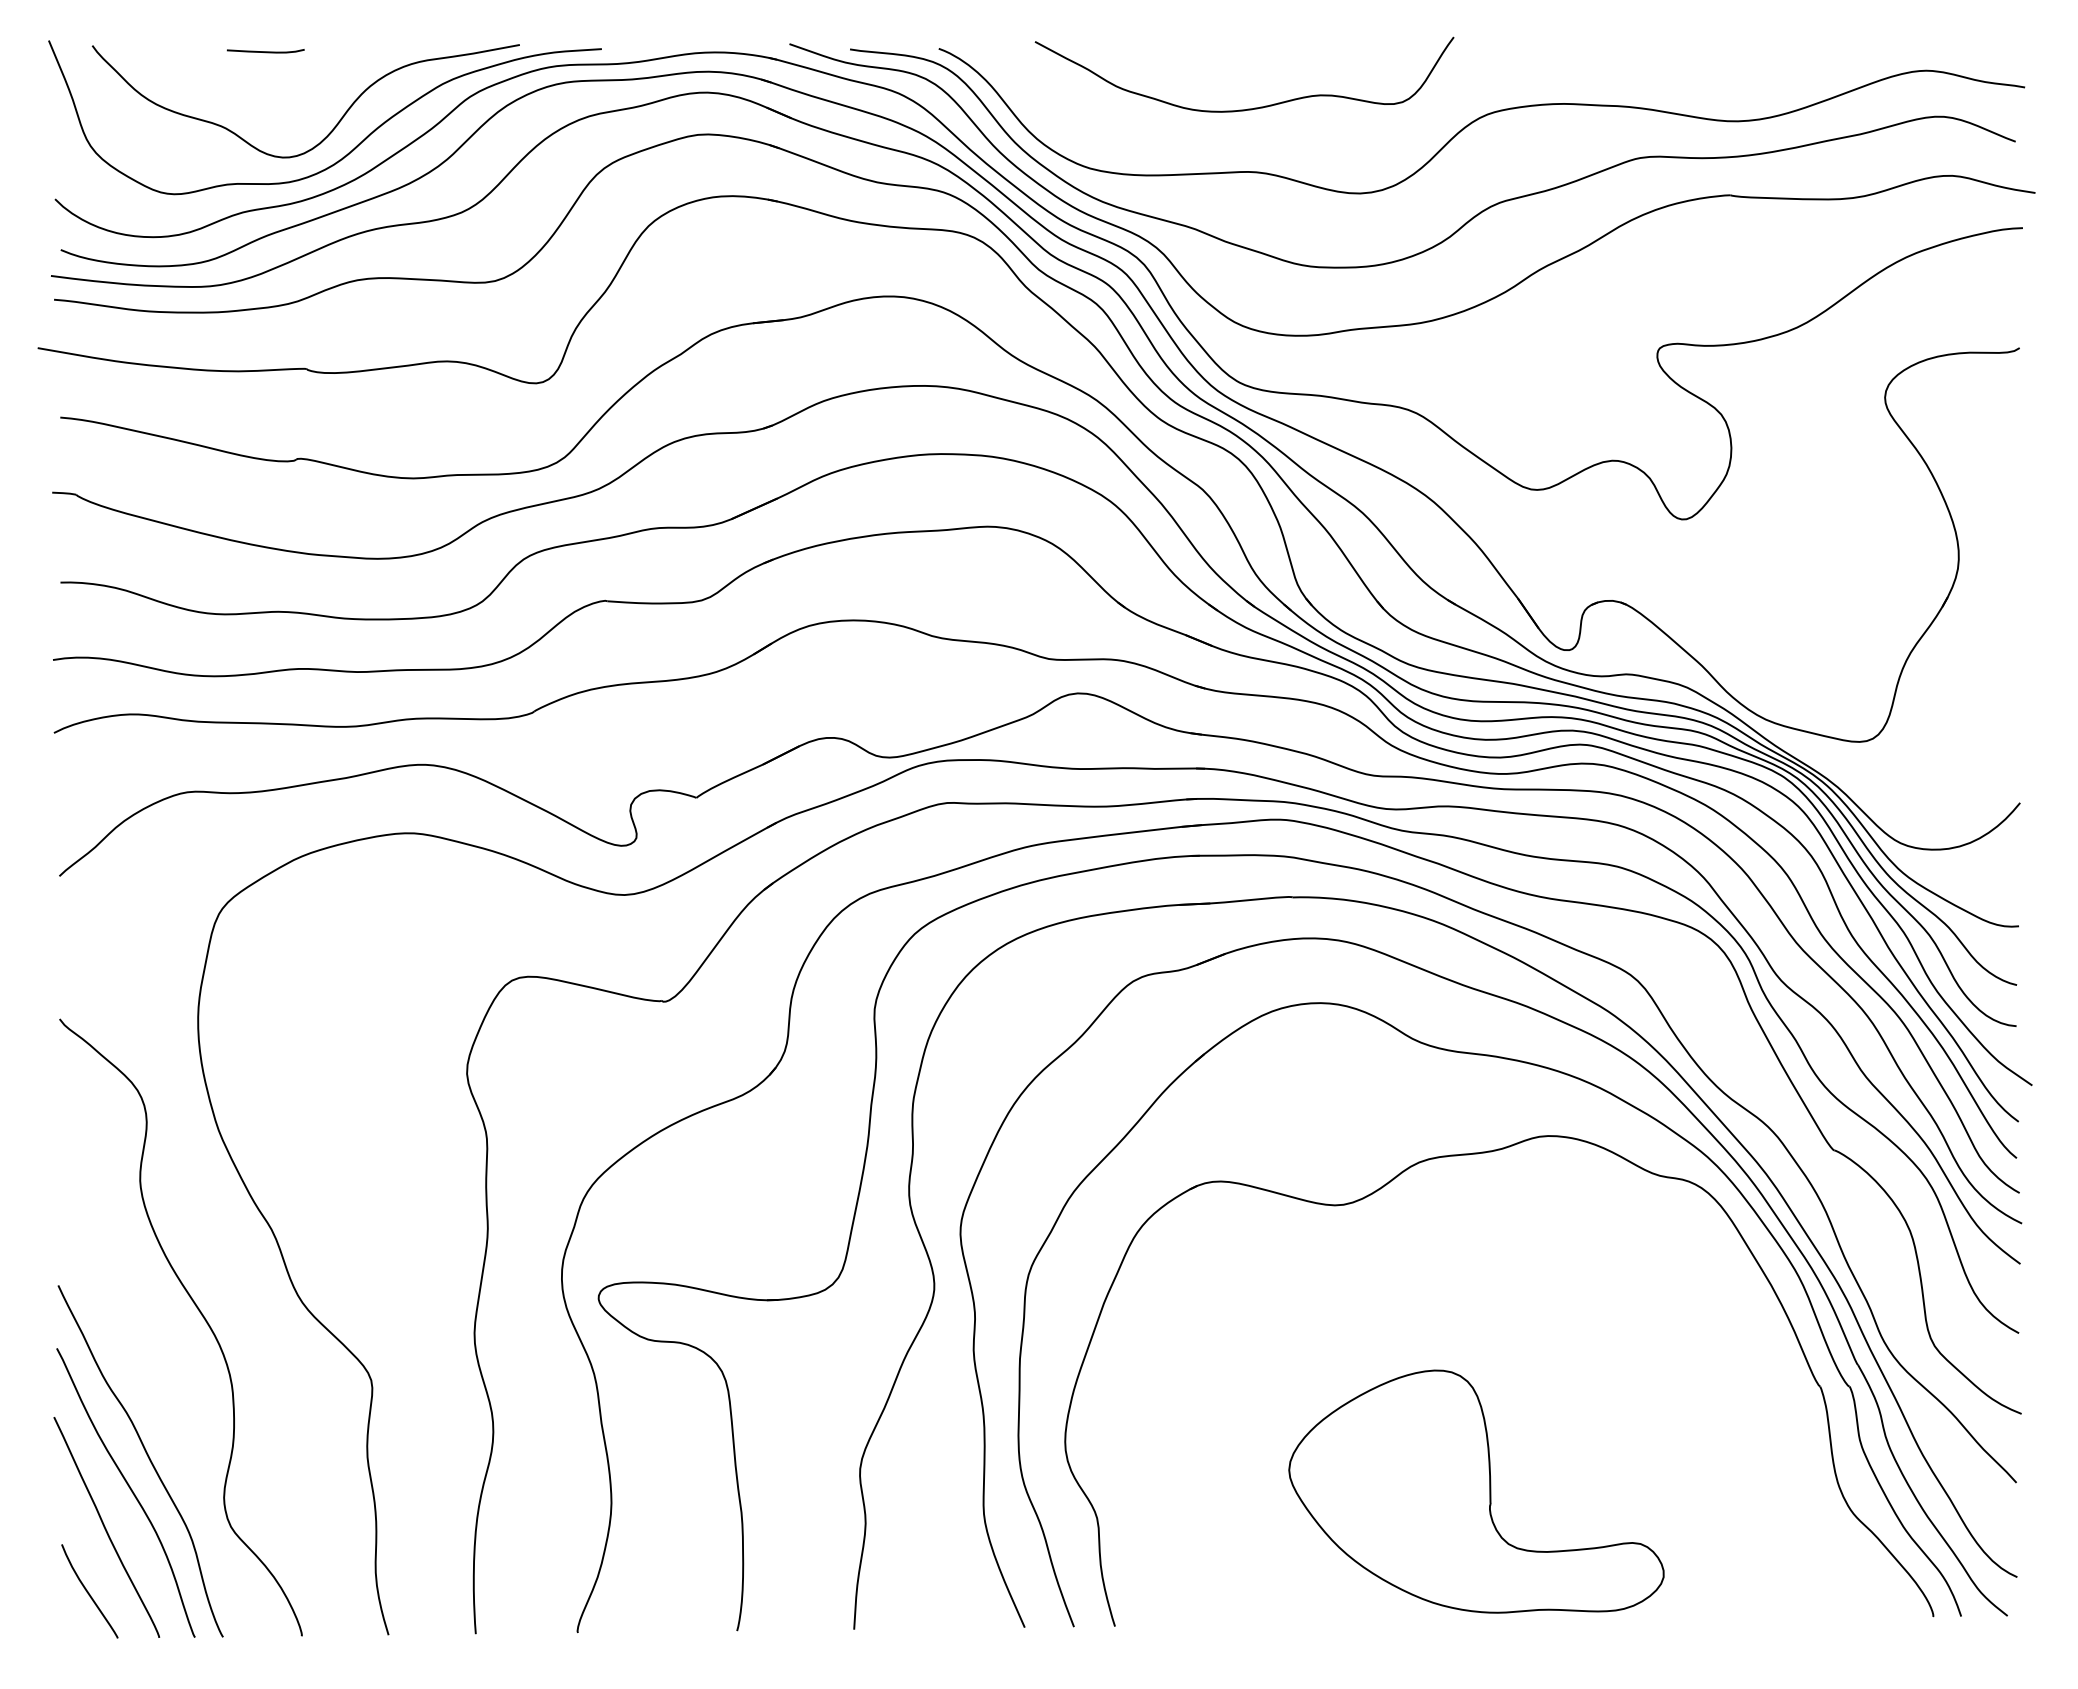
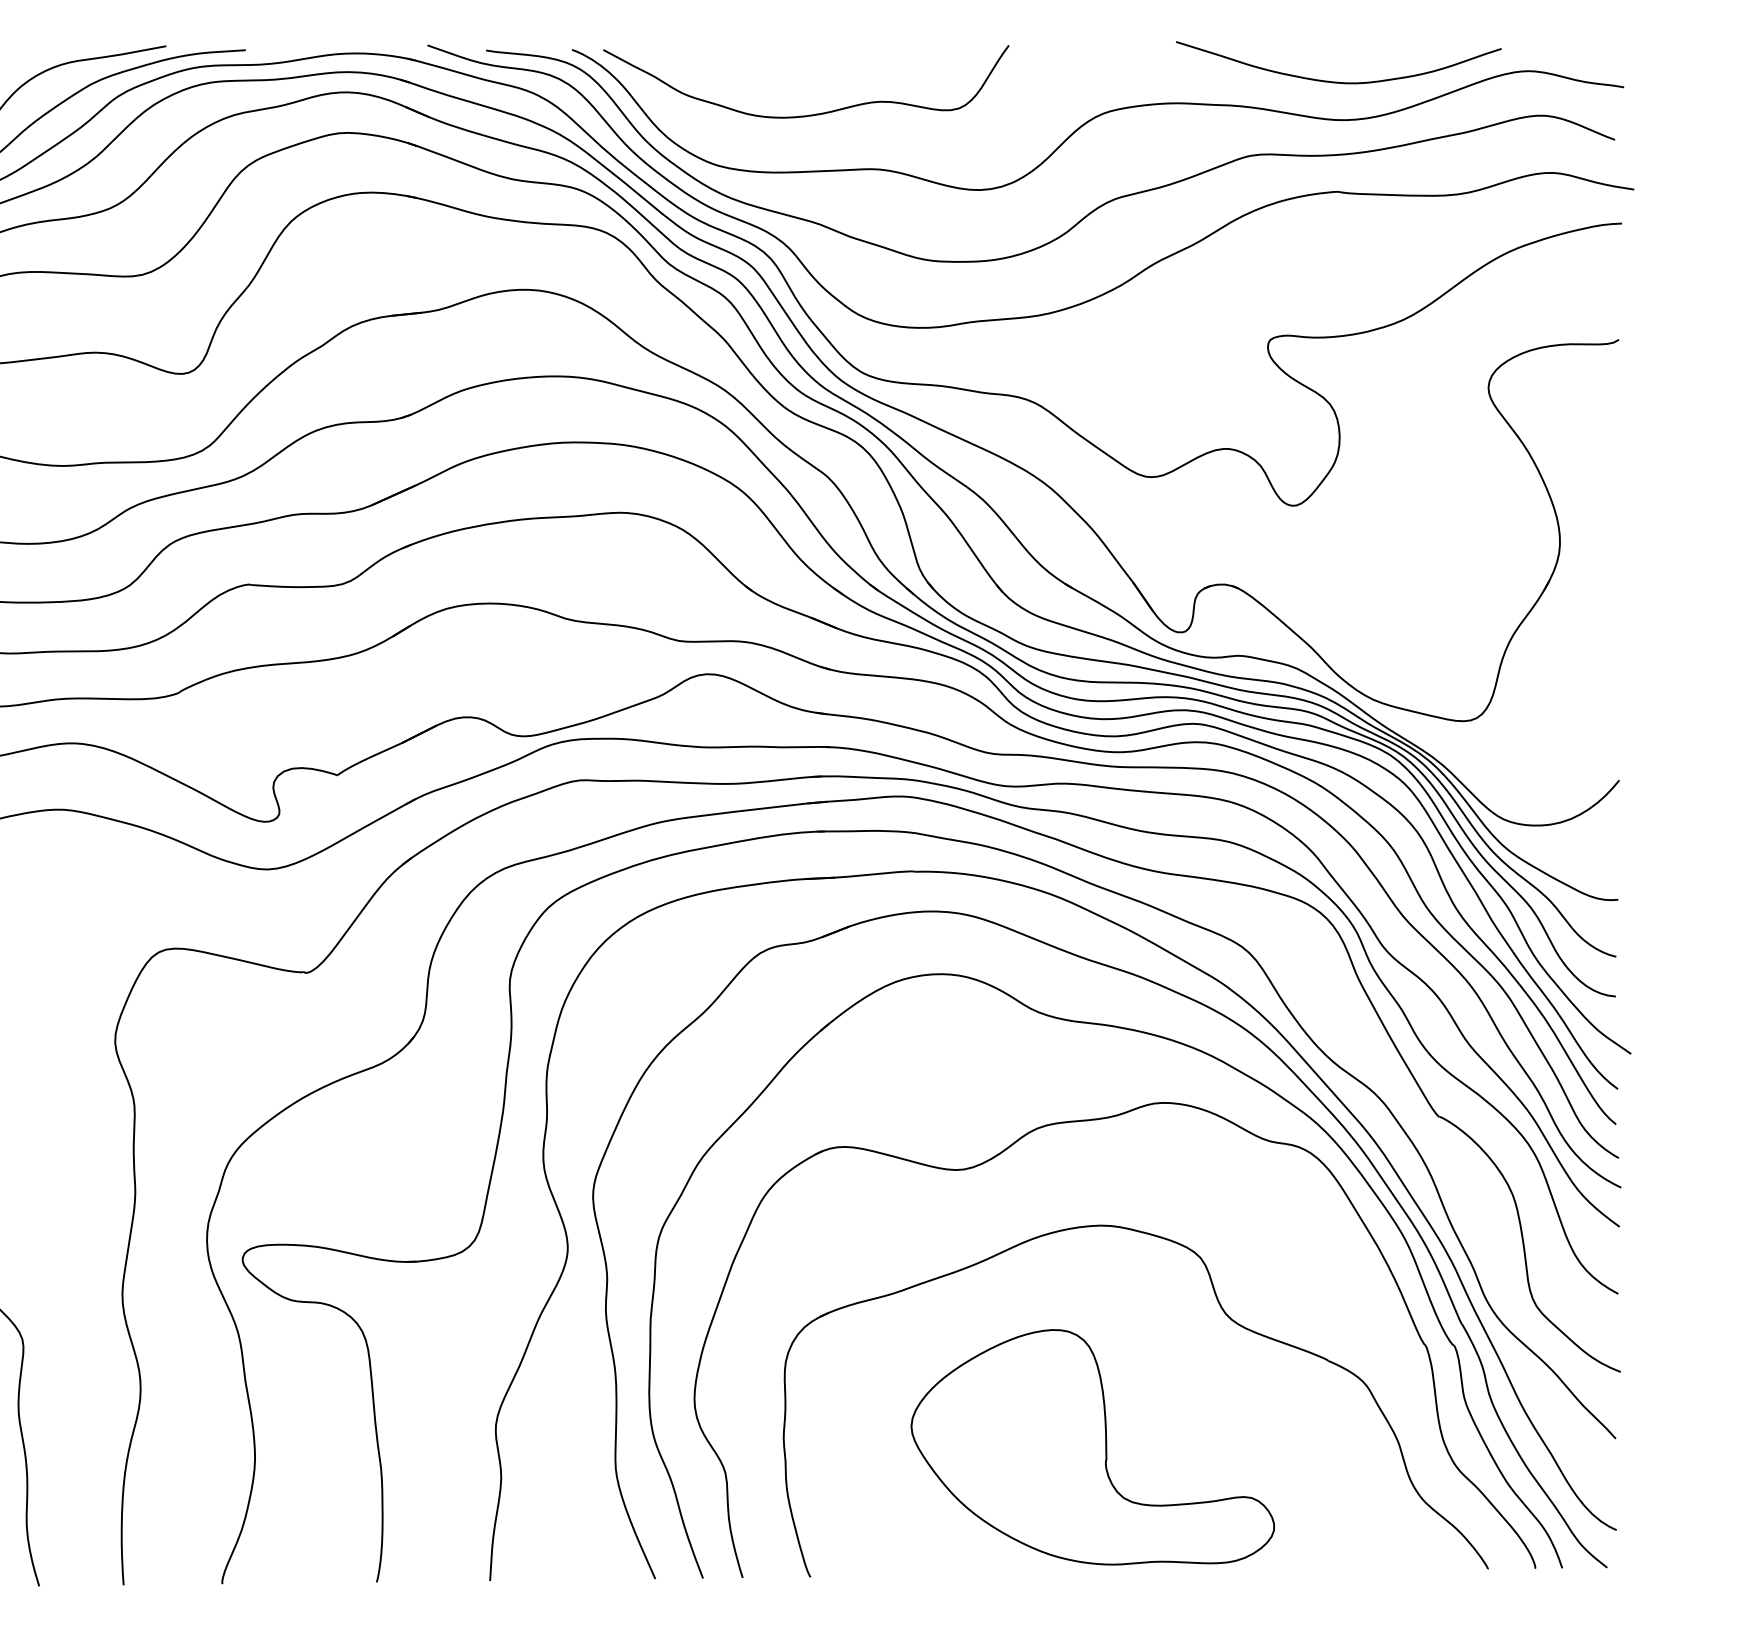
curve: (1730, 81) -> (1338, 81), added
curve: (1247, 108) -> (809, 114), moved
part: (1611, 1352) -> (1223, 1312), added

